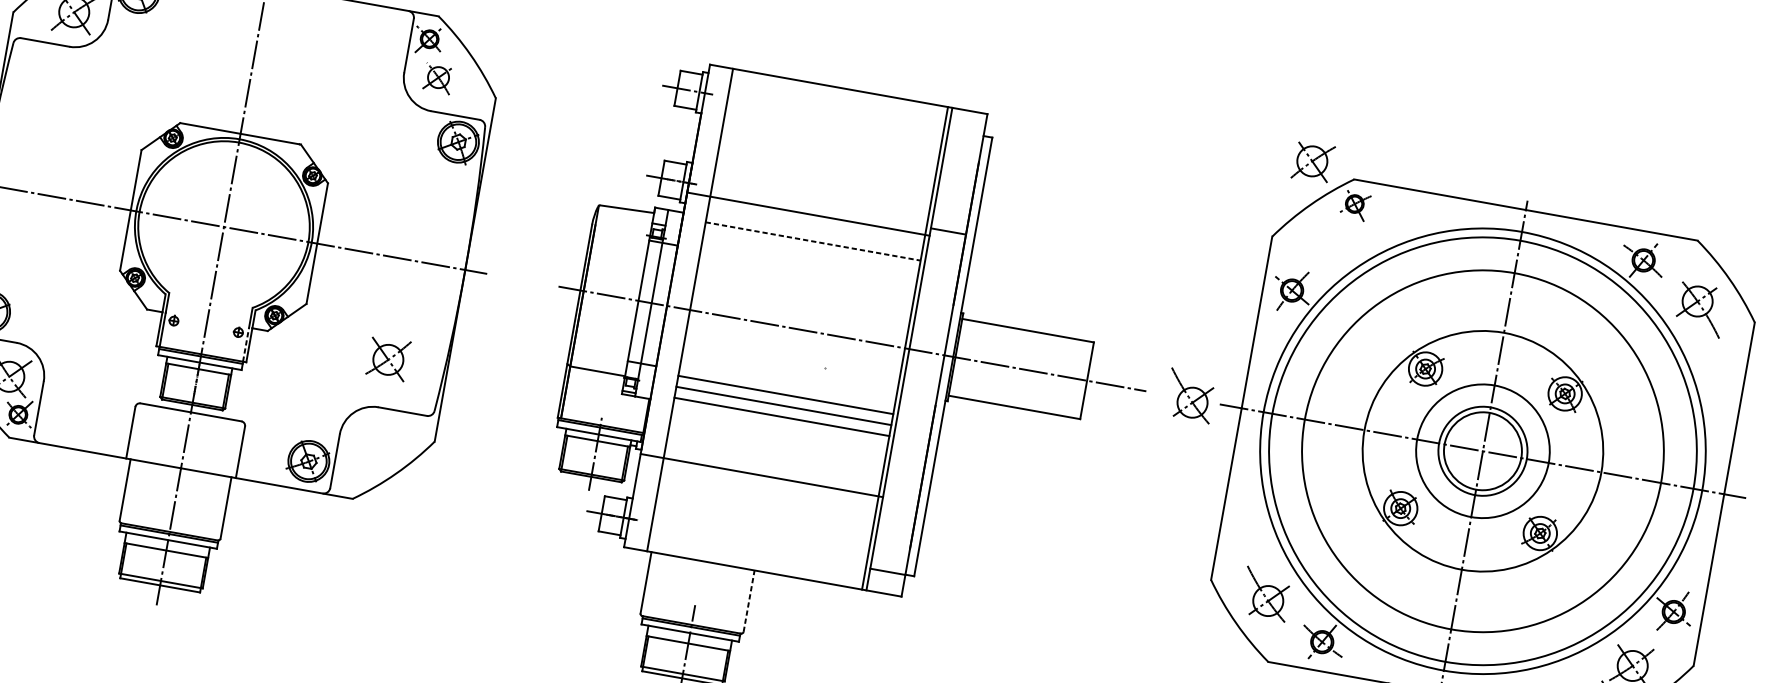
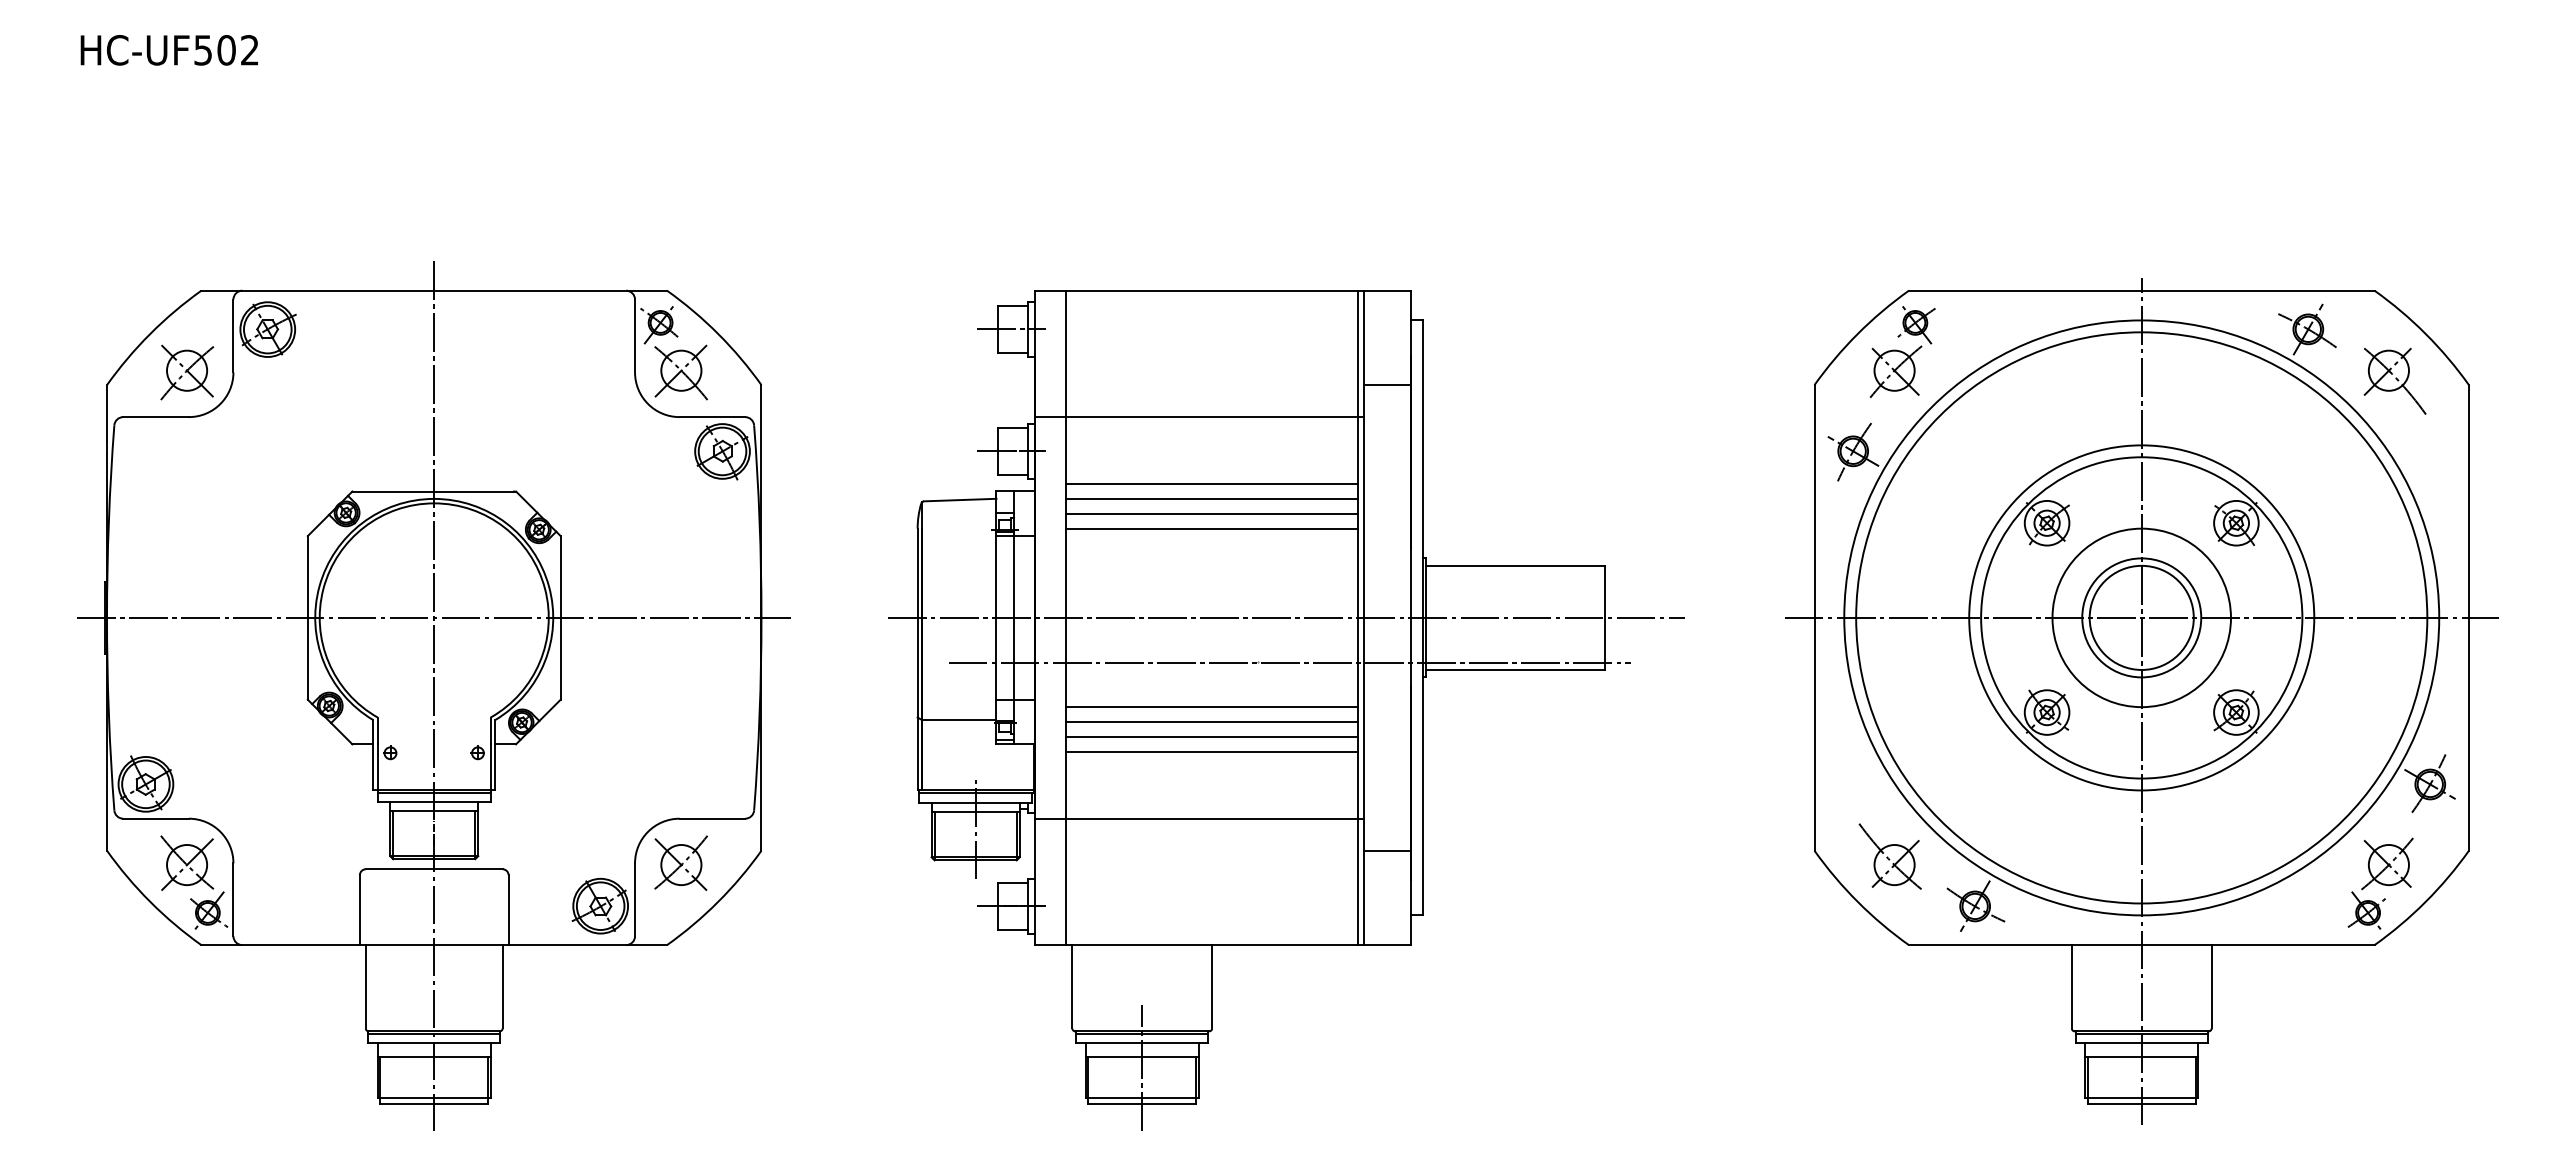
part: (437, 78) -> (680, 372), size x1.43
part: (1312, 162) -> (1895, 371), moved
line: (808, 214) -> (1199, 417), moved
line: (814, 230) -> (1211, 484), added
line: (948, 231) -> (1387, 385), moved
line: (813, 241) -> (1212, 498), dashed -> solid
line: (810, 252) -> (1211, 513), added
line: (808, 263) -> (1211, 528), added
line: (245, 343) -> (490, 766), dashed -> solid
part: (388, 357) -> (680, 862), moved
line: (848, 372) -> (1289, 662), added
part: (1189, 395) -> (1743, 613), removed
line: (779, 427) -> (1211, 751), added
circle: (1482, 450) -> (2141, 617), size x0.71
line: (887, 571) -> (1387, 850), moved
line: (749, 601) -> (1212, 986), dashed -> solid

